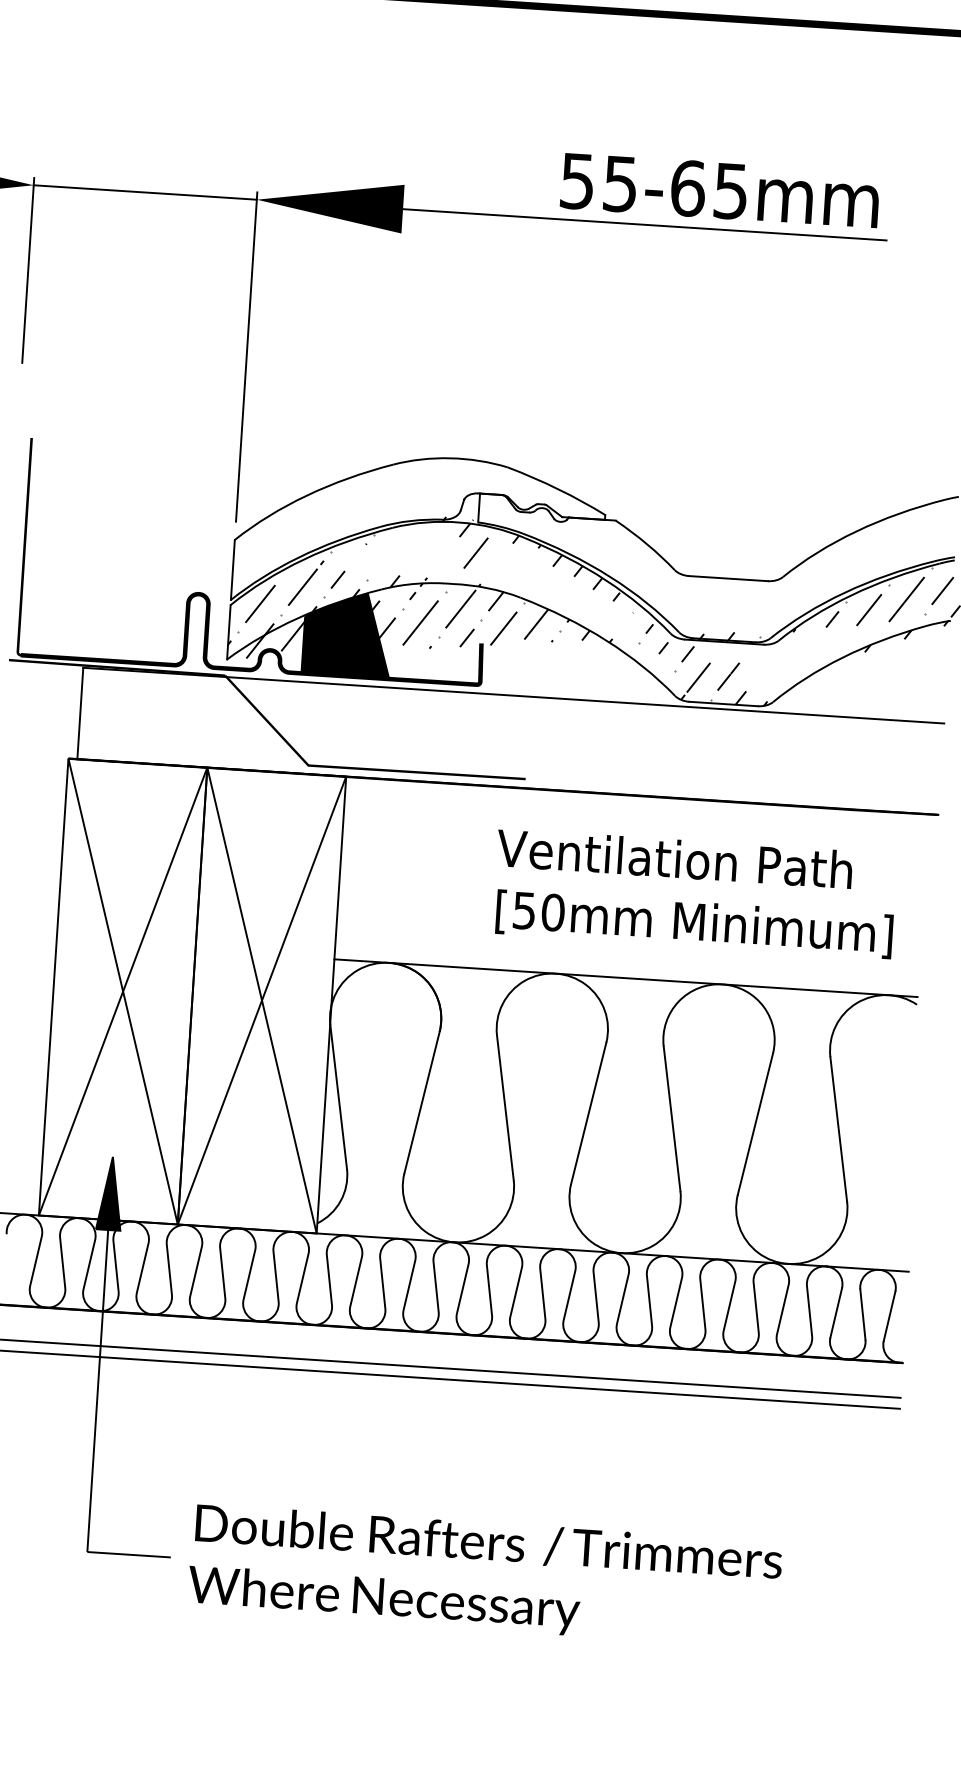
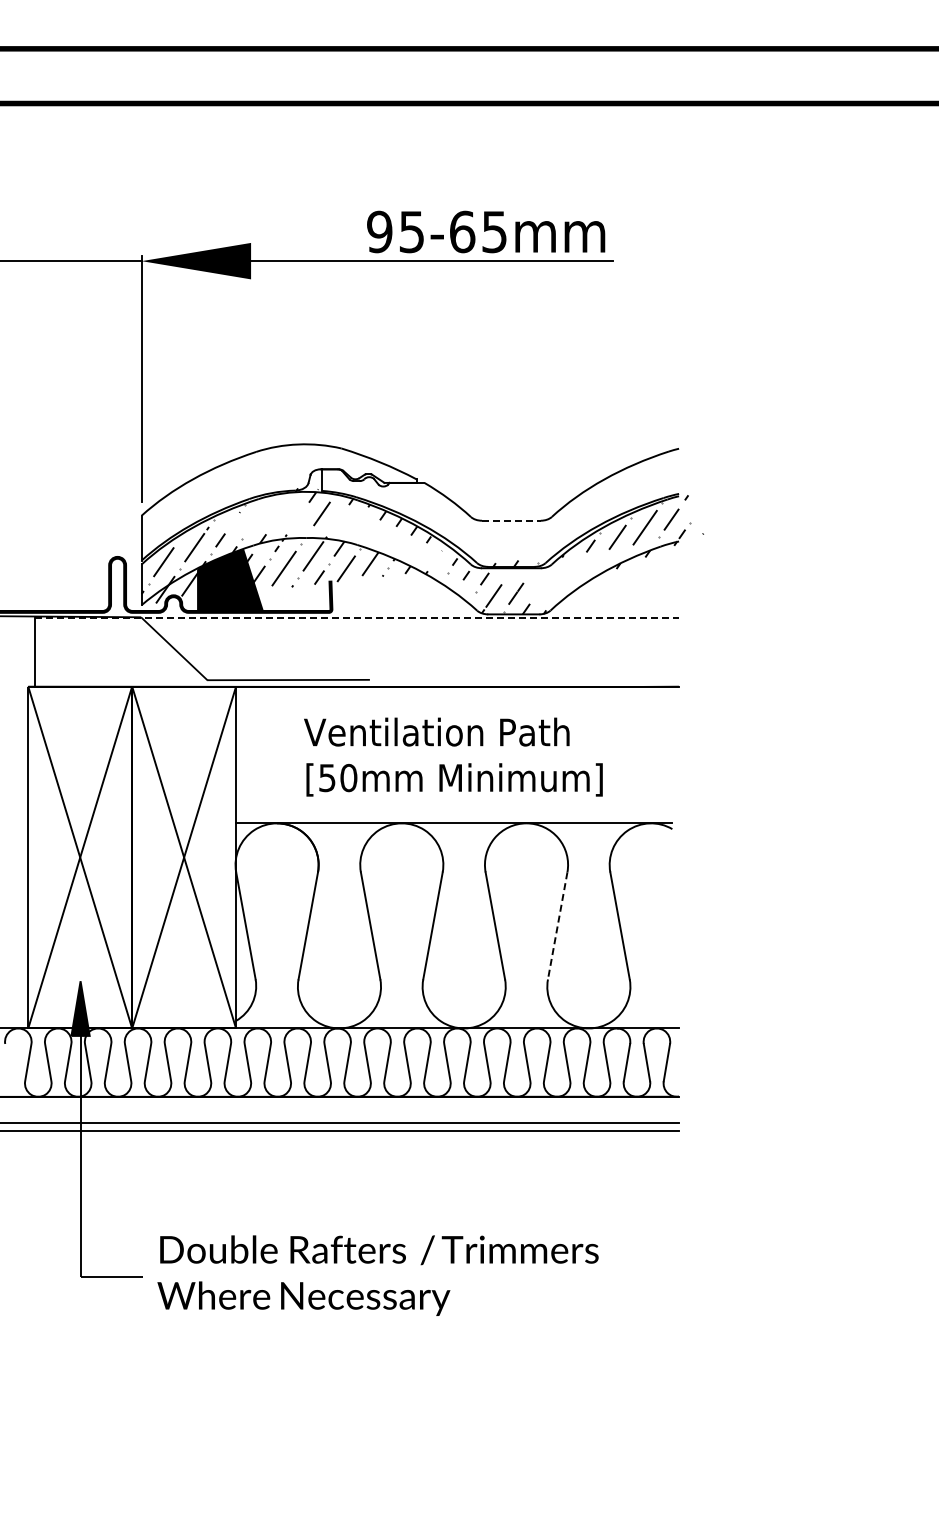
text: (577, 180) -> (379, 231), 55-65mm -> 95-65mm
line: (728, 578) -> (511, 520), solid -> dashed
line: (514, 695) -> (357, 618), solid -> dashed
text: (694, 892) -> (453, 756), moved
line: (755, 1124) -> (557, 926), solid -> dashed

